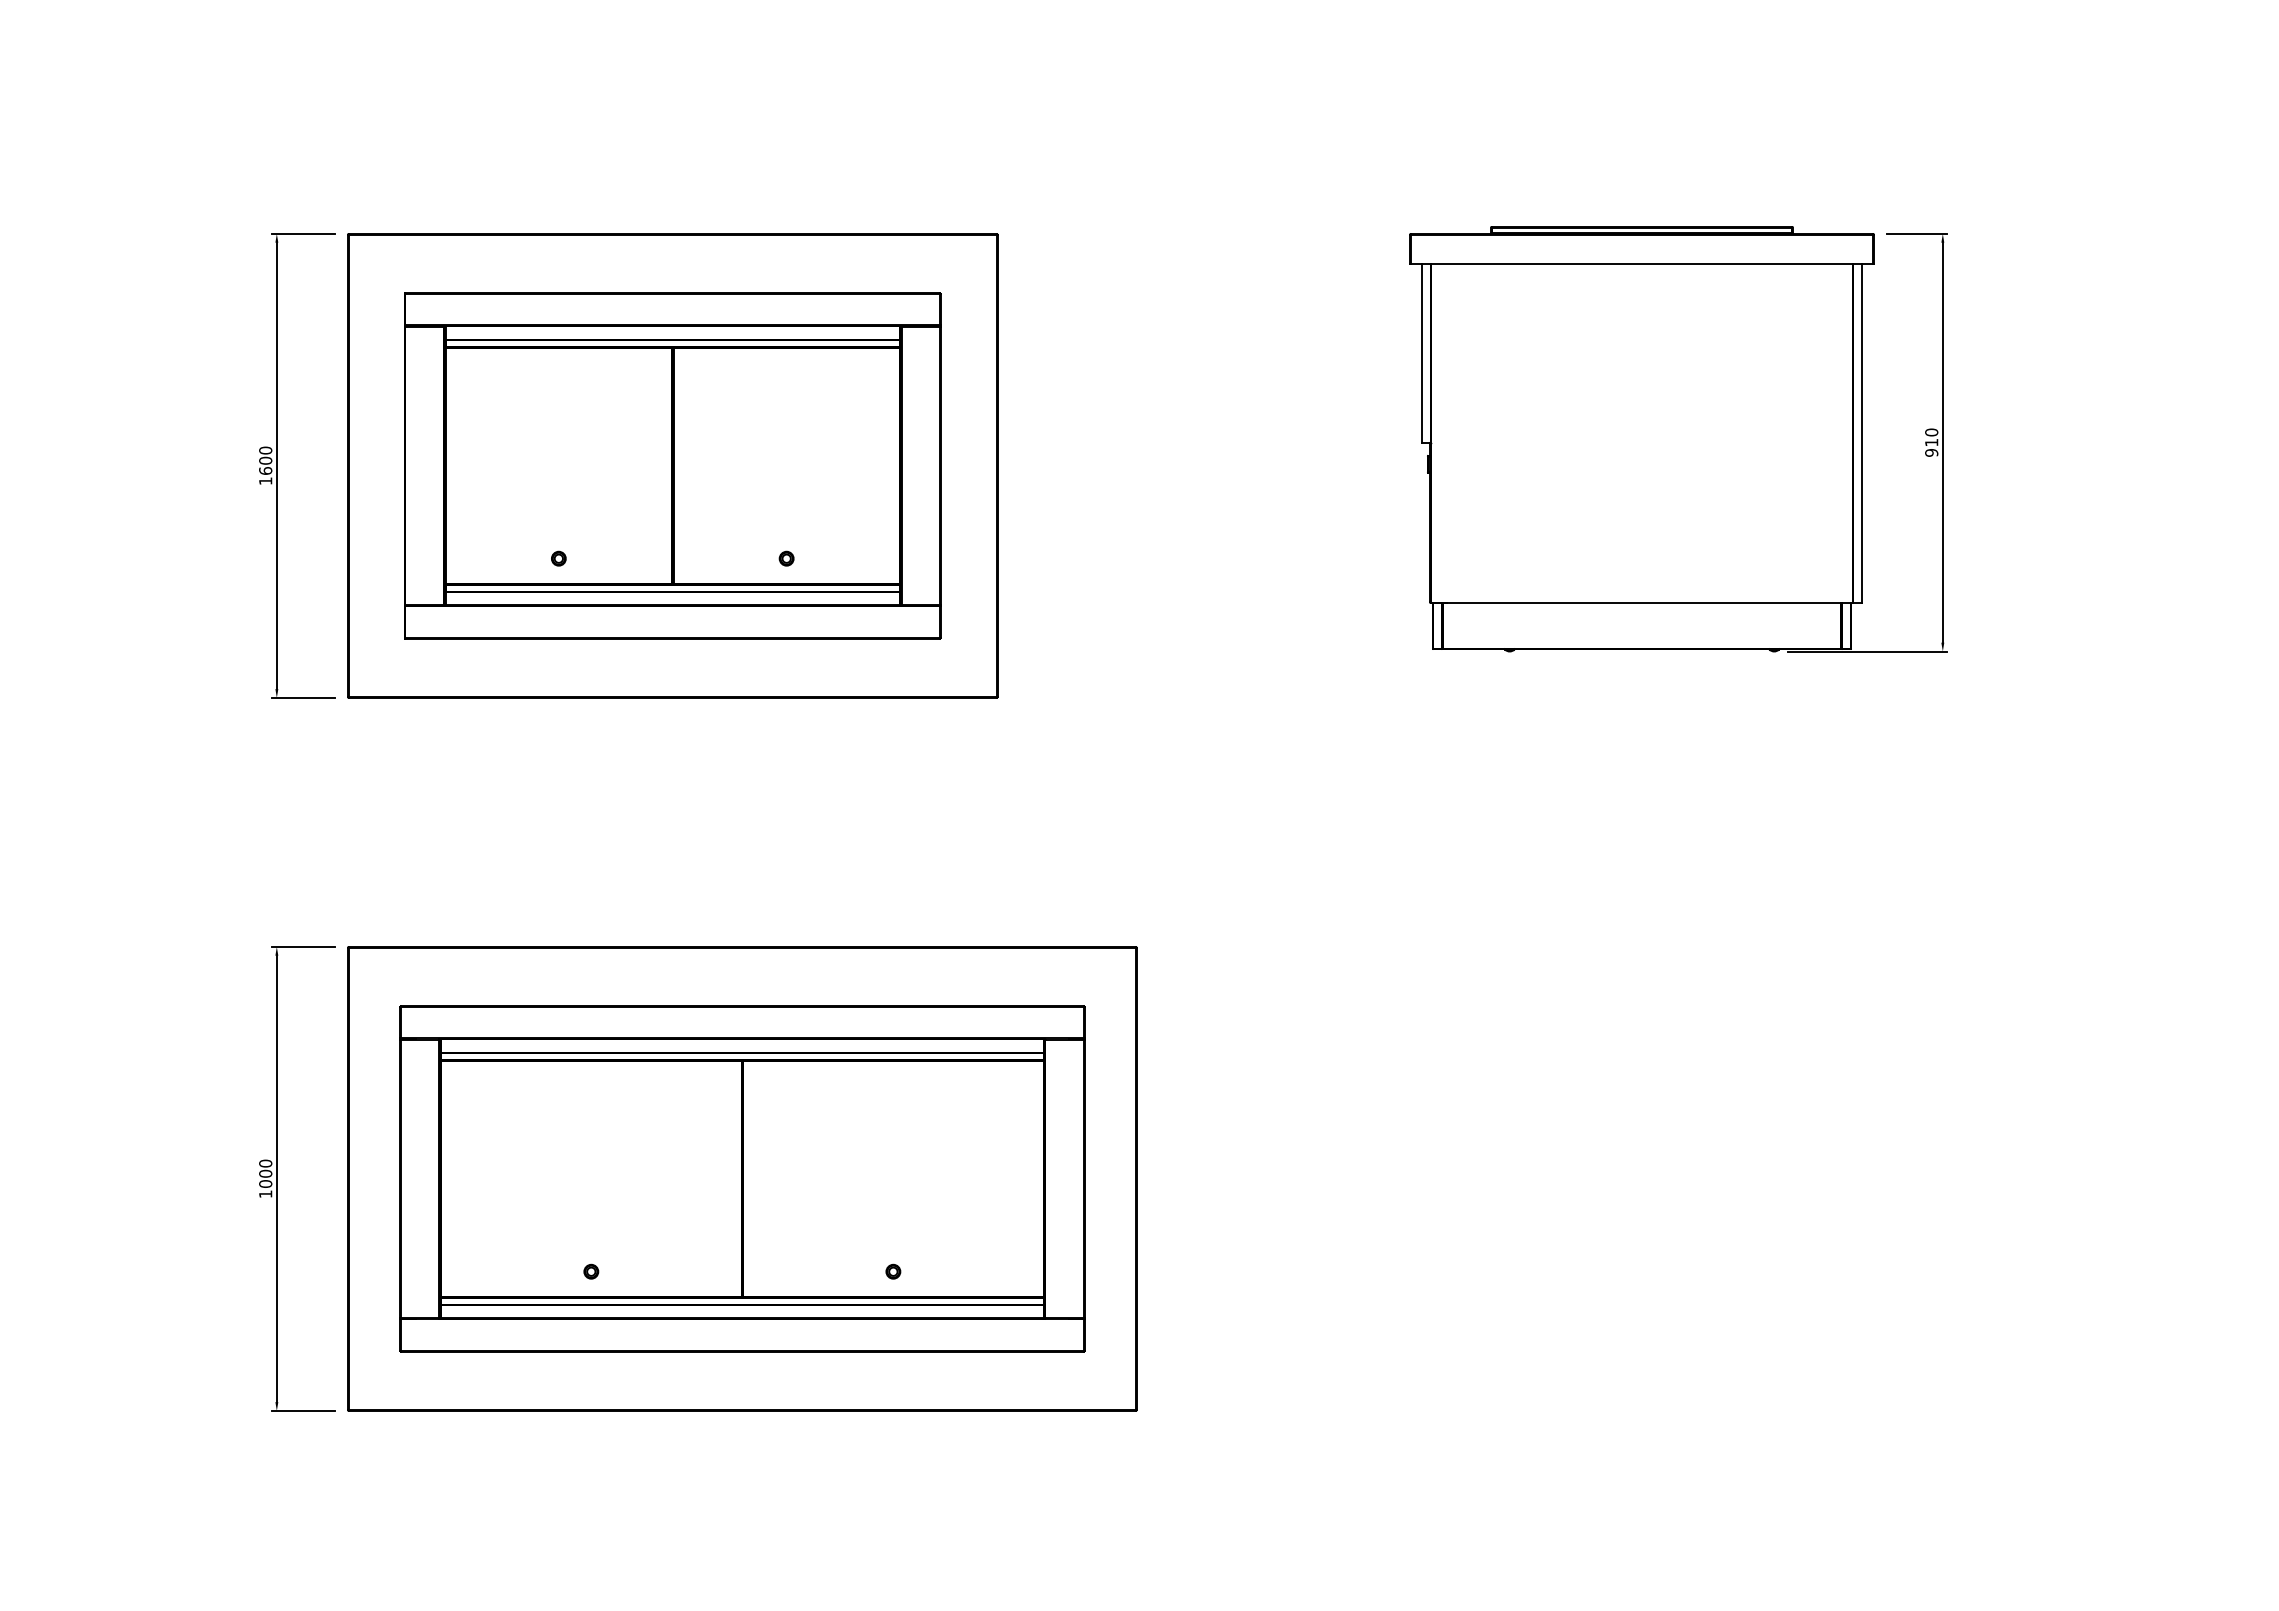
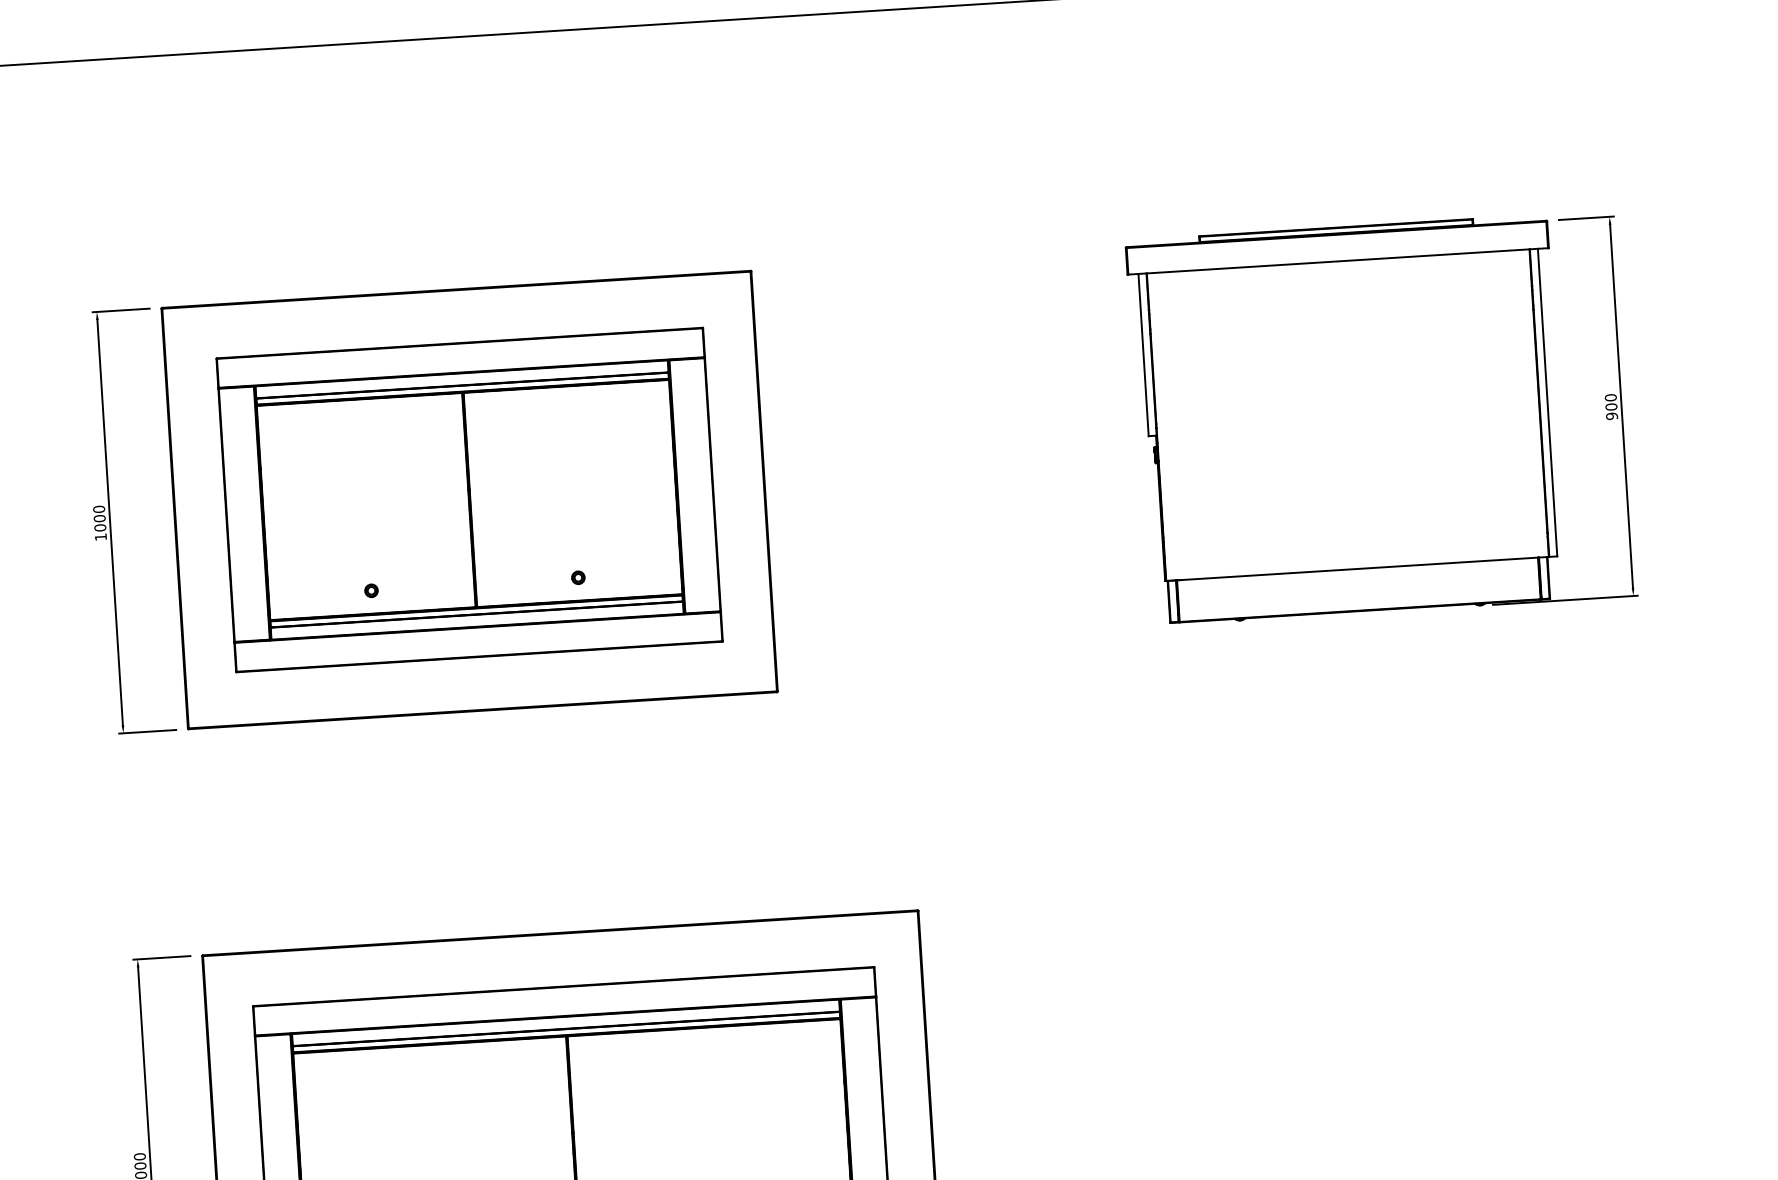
text: (1931, 442) -> (1611, 406), 910 -> 900
text: (265, 470) -> (100, 527), 1600 -> 1000

